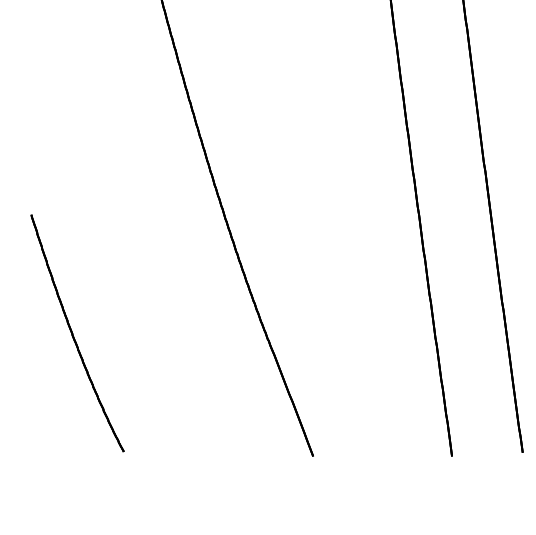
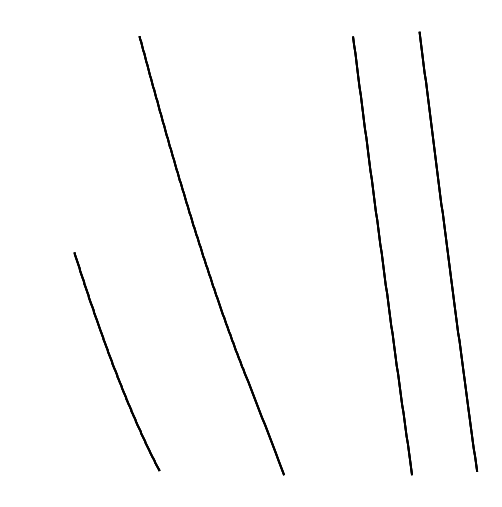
part: (77, 333) -> (116, 361), moved

